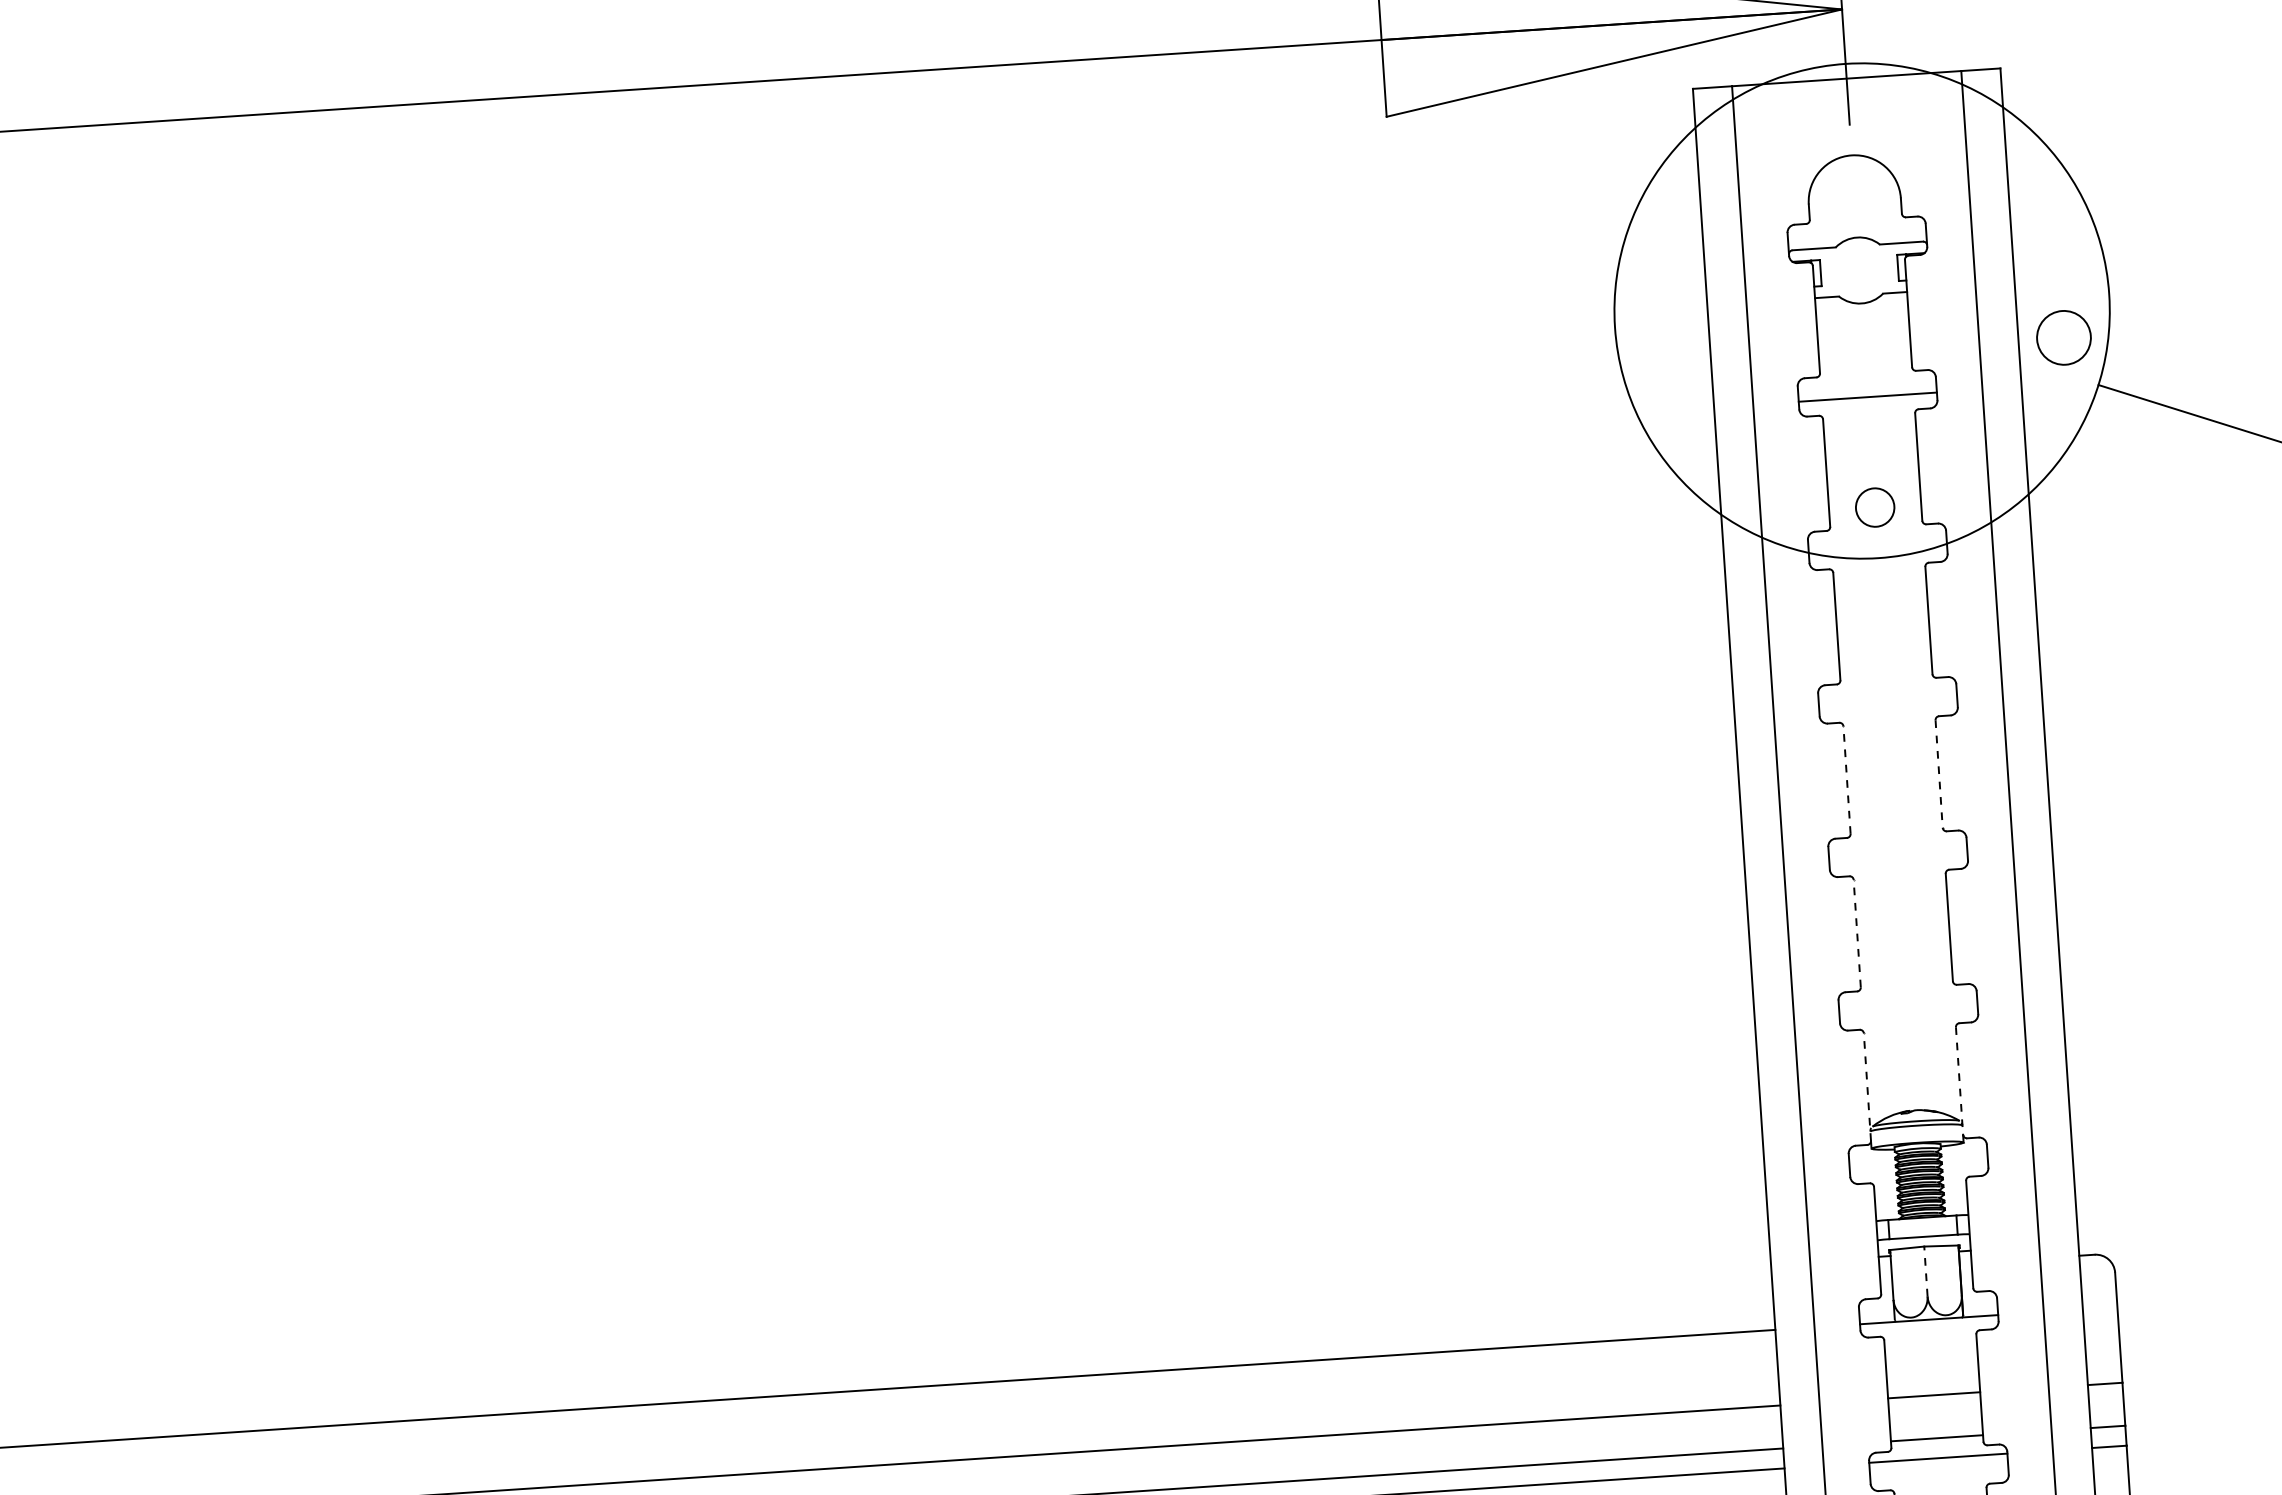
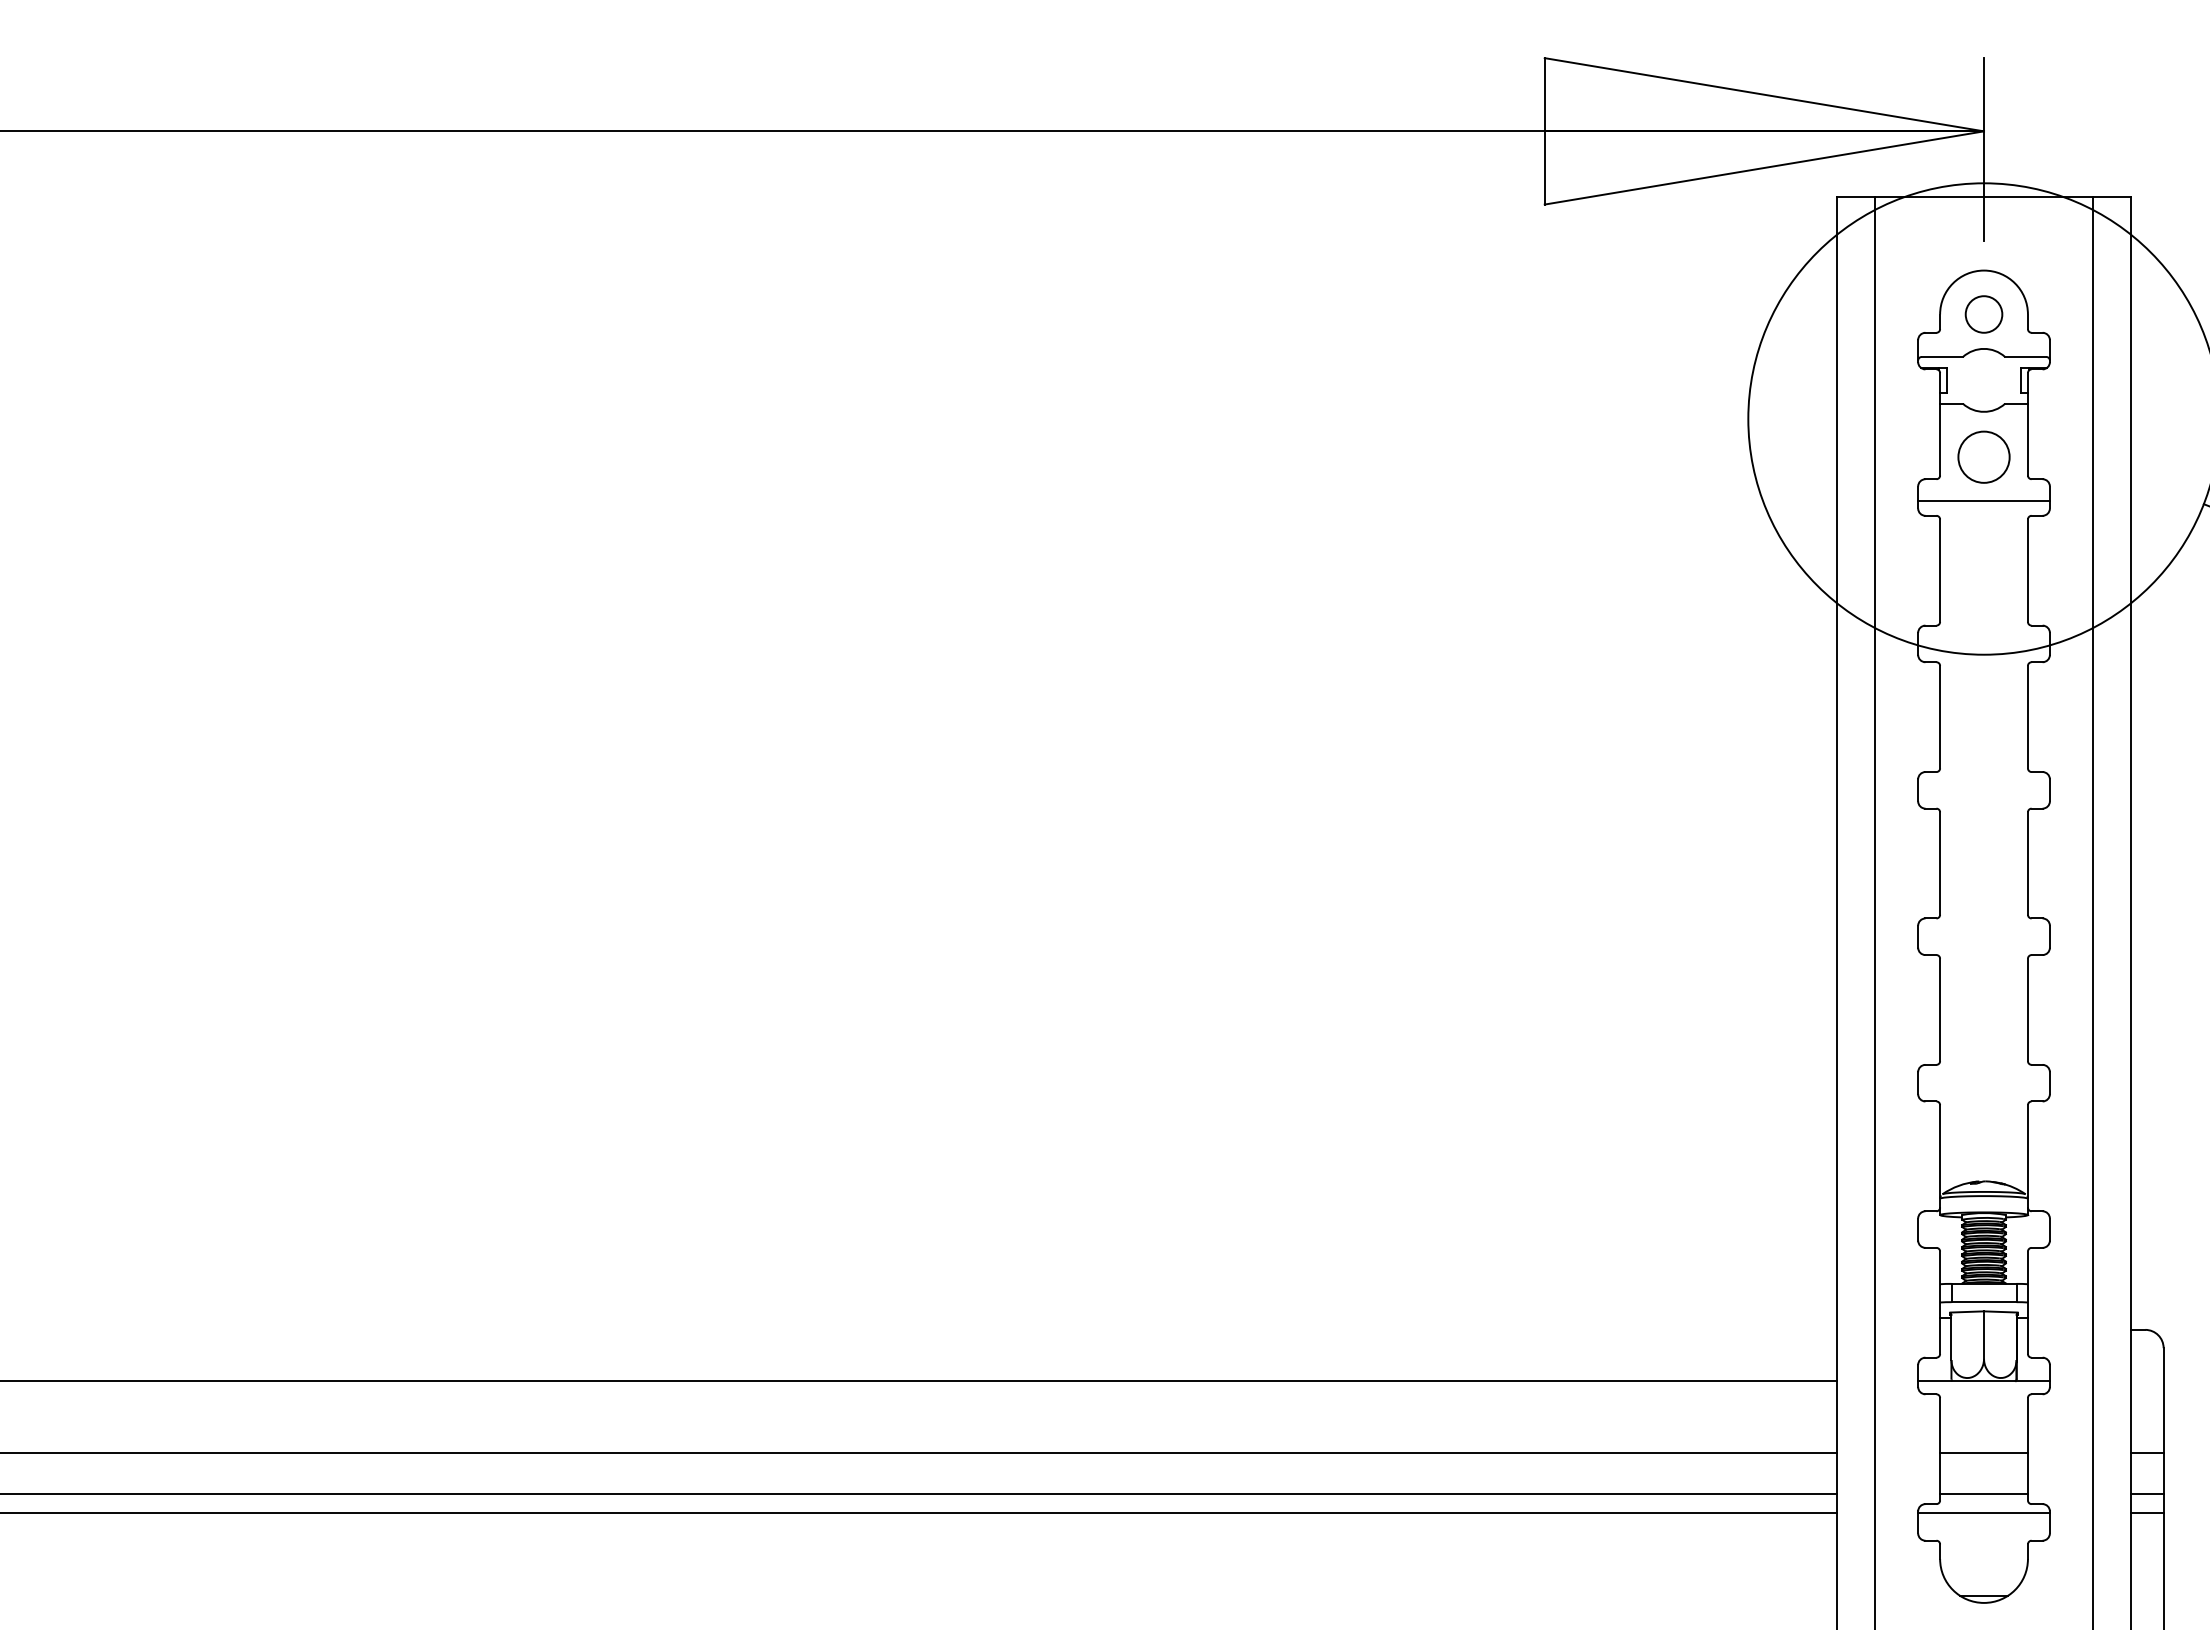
circle: (2063, 337) -> (1983, 456), moved
circle: (1874, 507) -> (1983, 314), moved
line: (1938, 775) -> (2027, 864), dashed -> solid
line: (1847, 780) -> (1940, 863), dashed -> solid
line: (1857, 933) -> (1940, 1009), dashed -> solid
line: (1959, 1081) -> (2027, 1156), dashed -> solid
line: (1867, 1086) -> (1940, 1155), dashed -> solid
line: (1926, 1271) -> (1984, 1335), dashed -> solid

